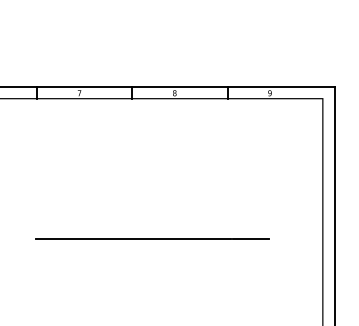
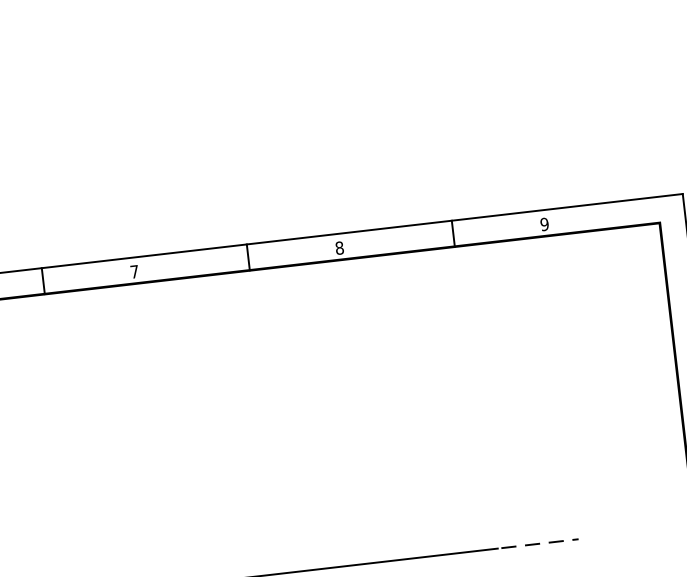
line: (250, 239) -> (539, 544), solid -> dashed

